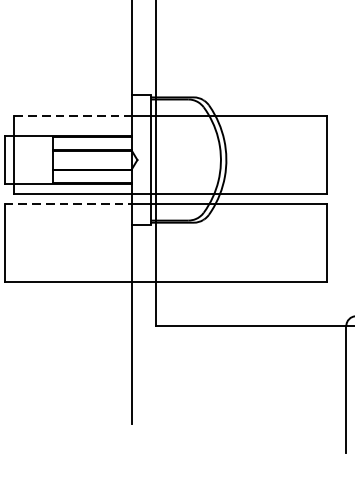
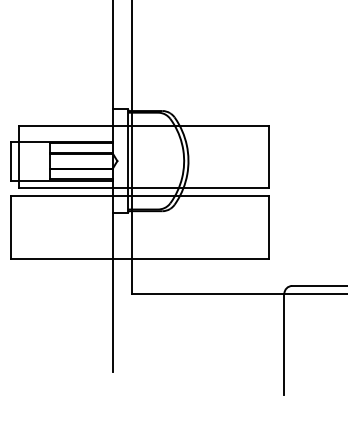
line: (72, 115) -> (65, 125), dashed -> solid
line: (67, 204) -> (61, 196), dashed -> solid

